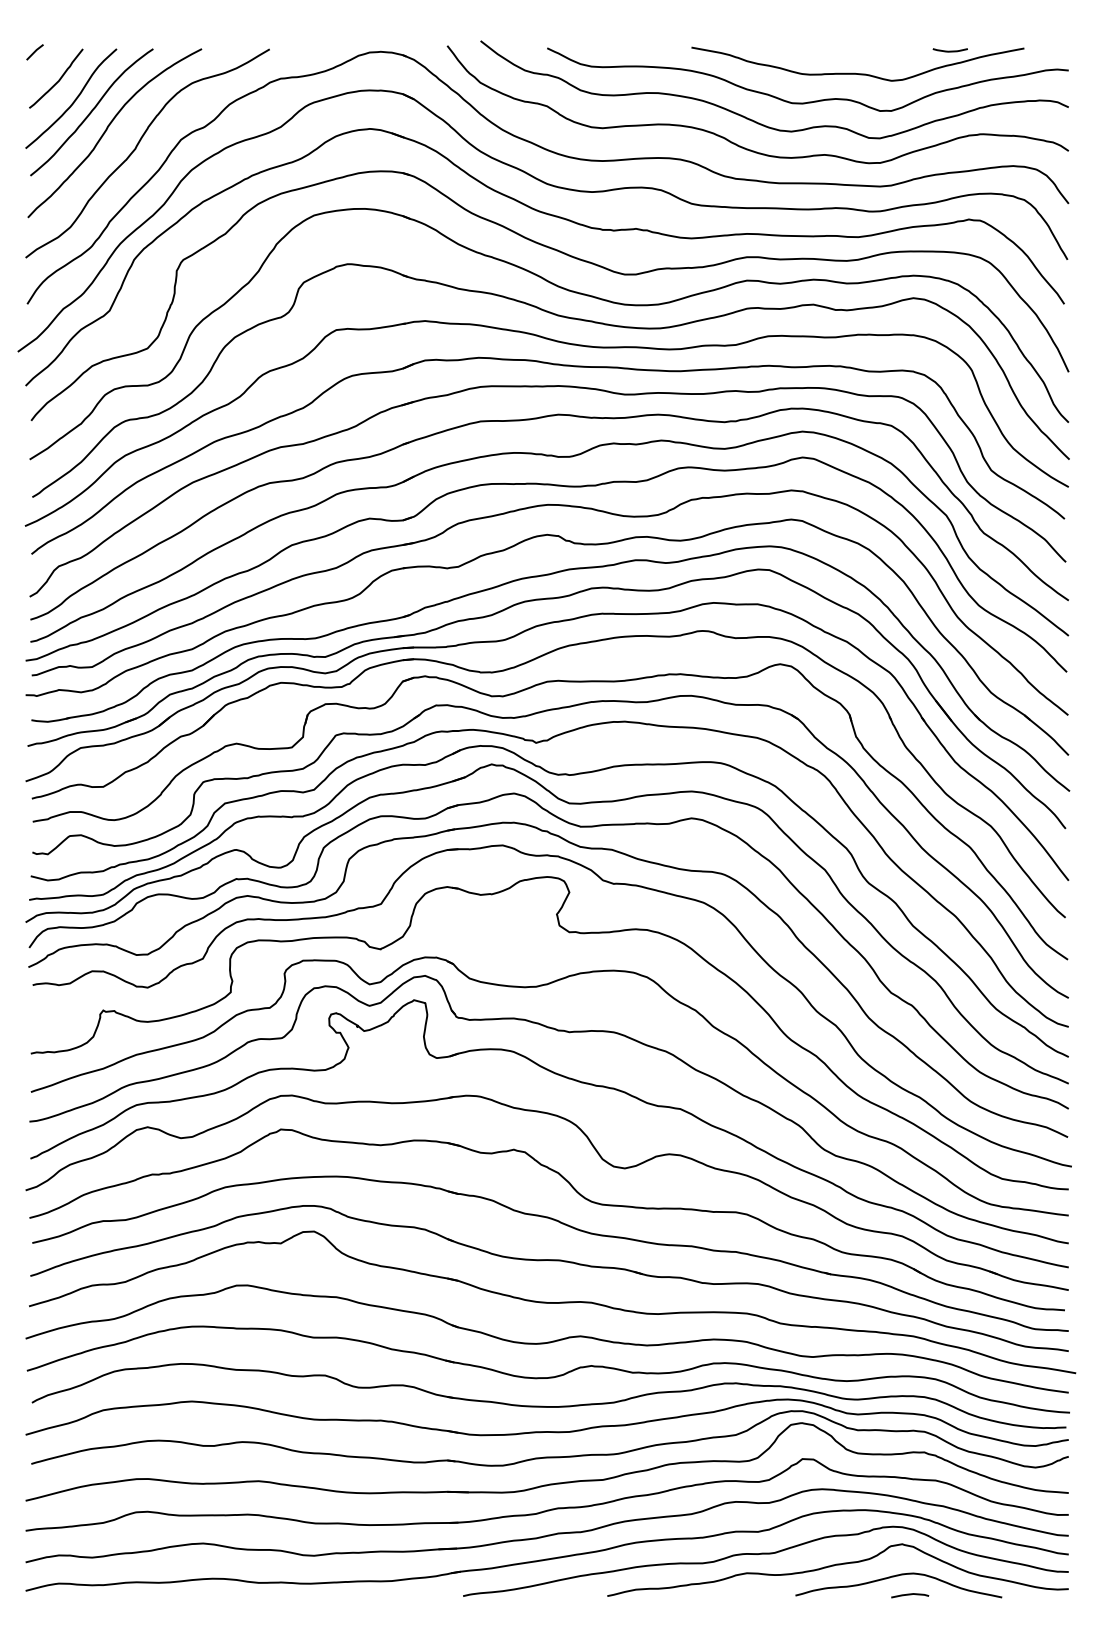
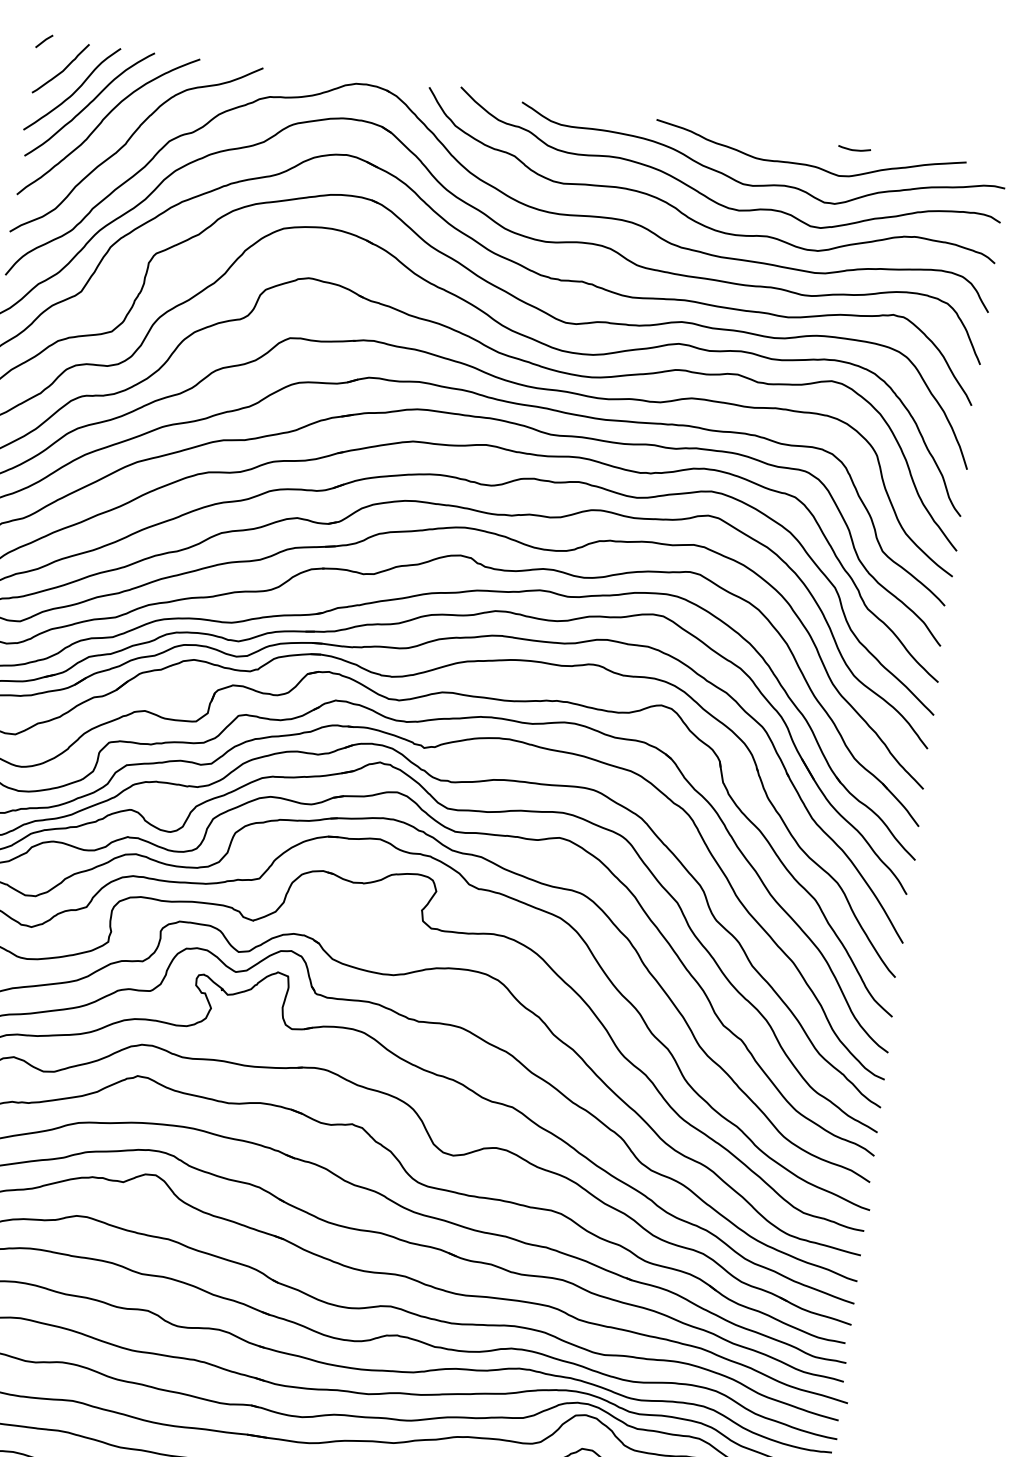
curve: (949, 50) -> (853, 149), moved

